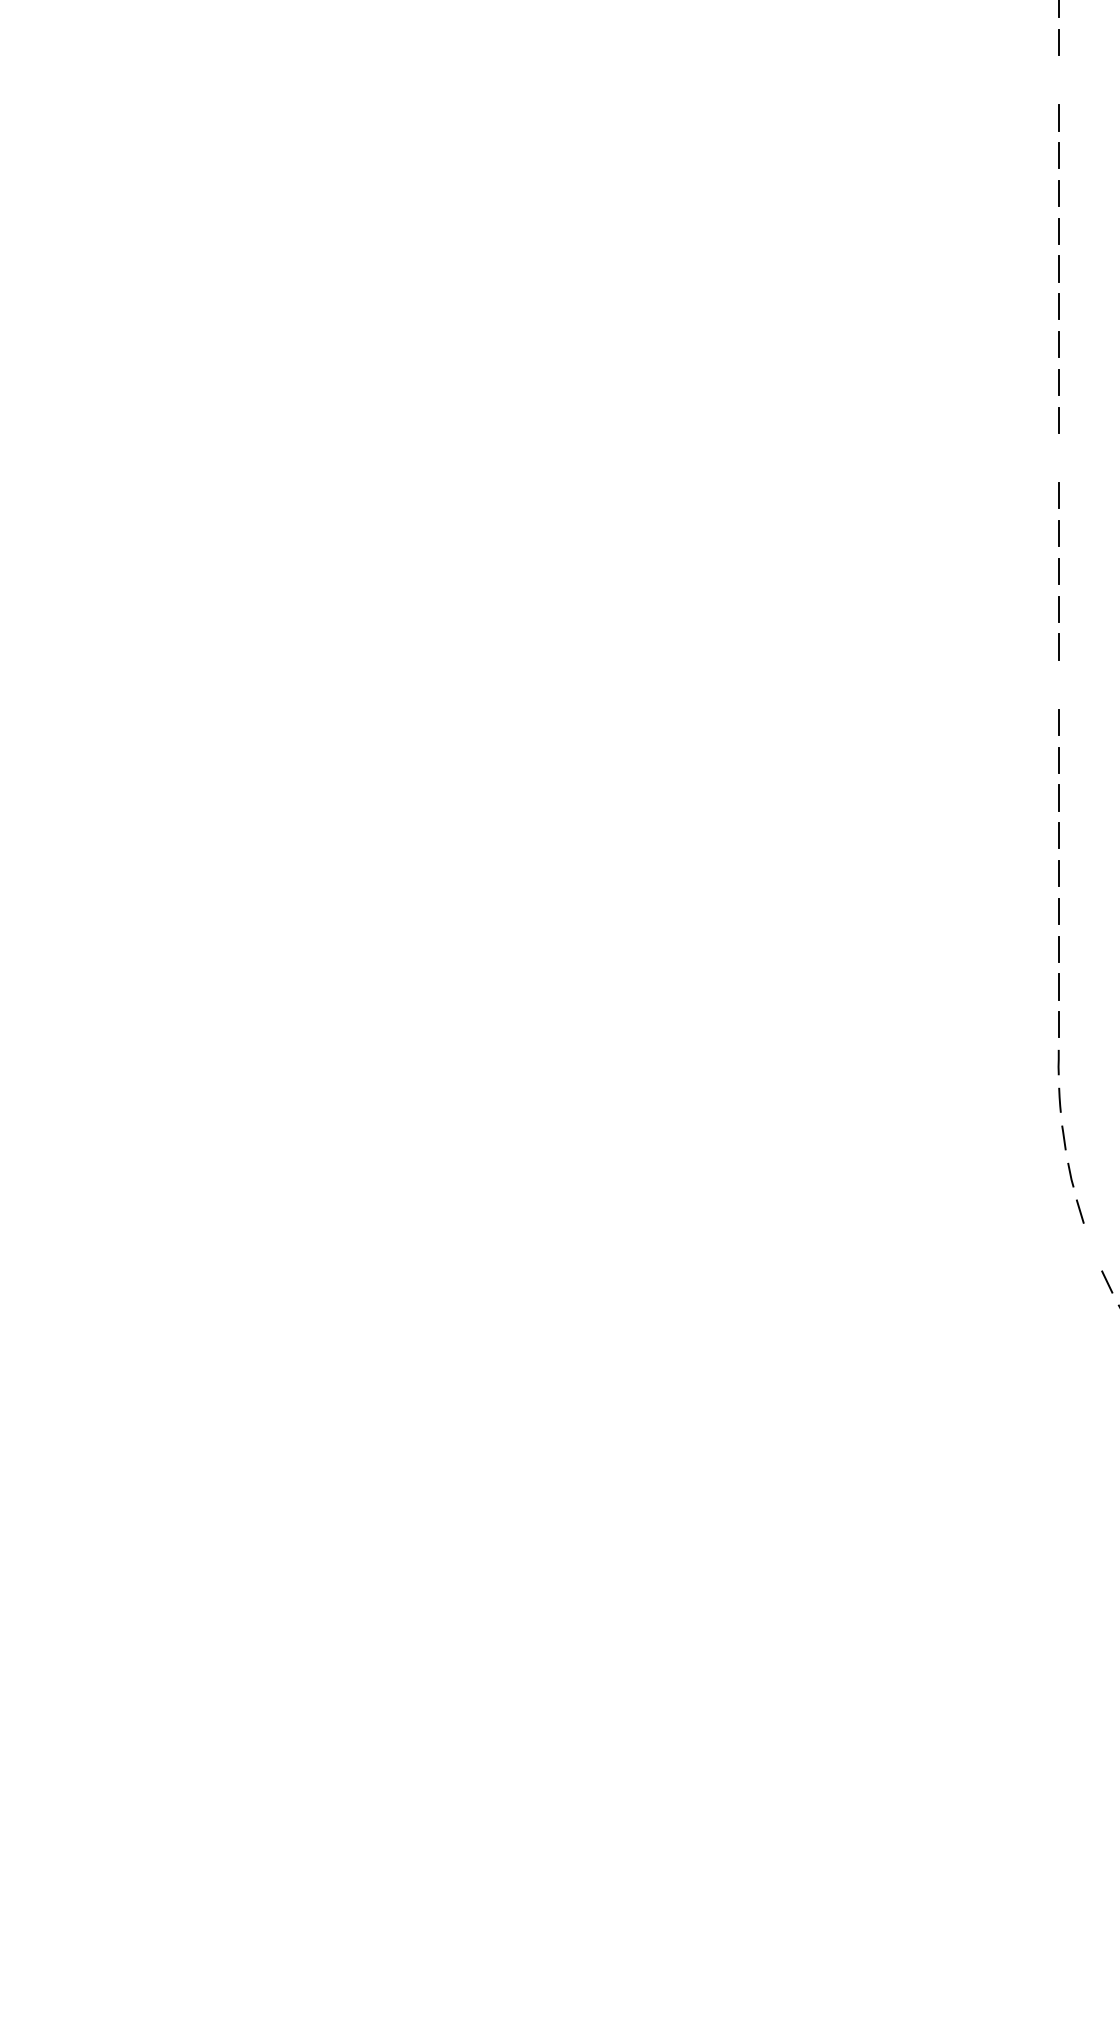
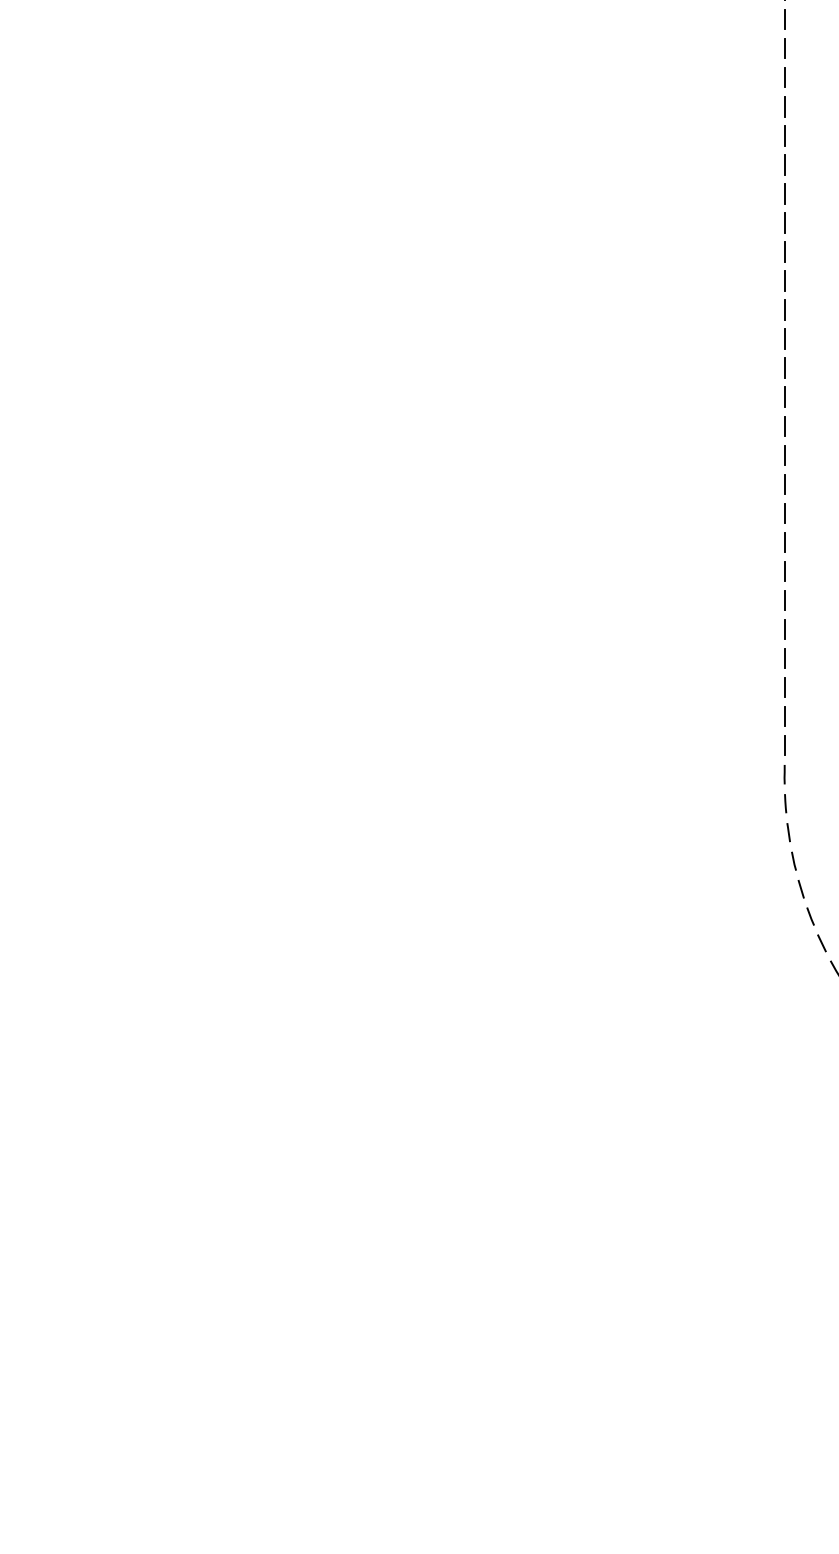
line: (1058, 79) -> (784, 19), added
line: (1058, 457) -> (784, 309), added
line: (1058, 684) -> (784, 484), added
line: (1092, 1246) -> (810, 916), added

